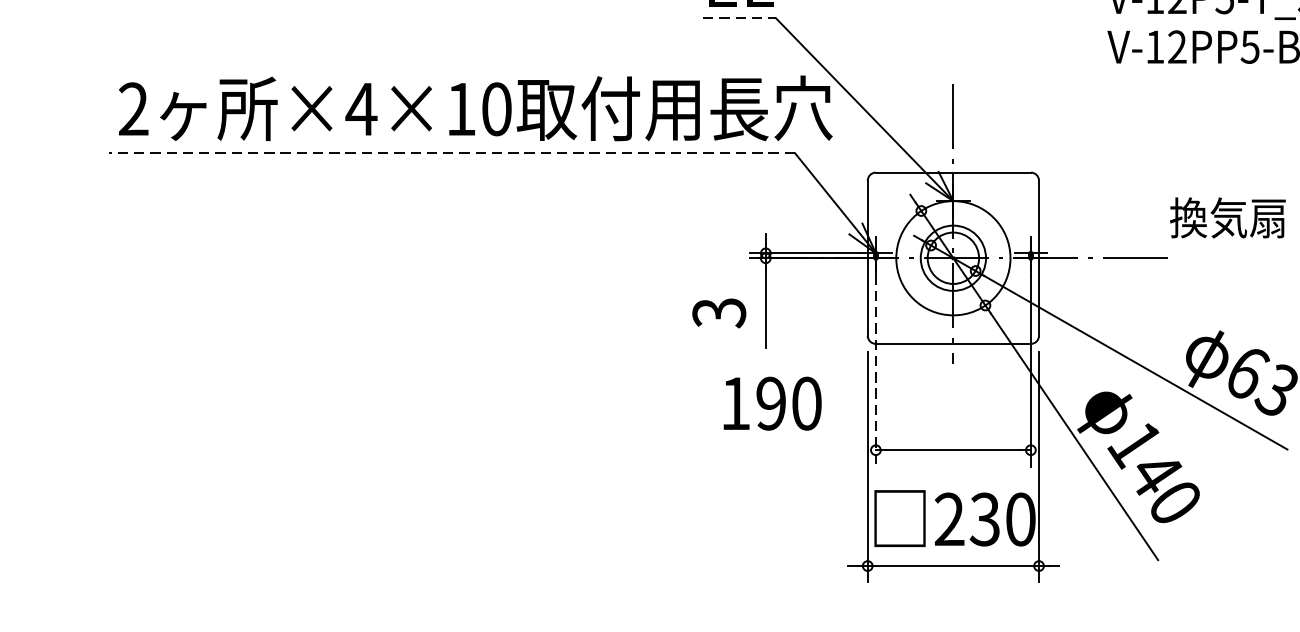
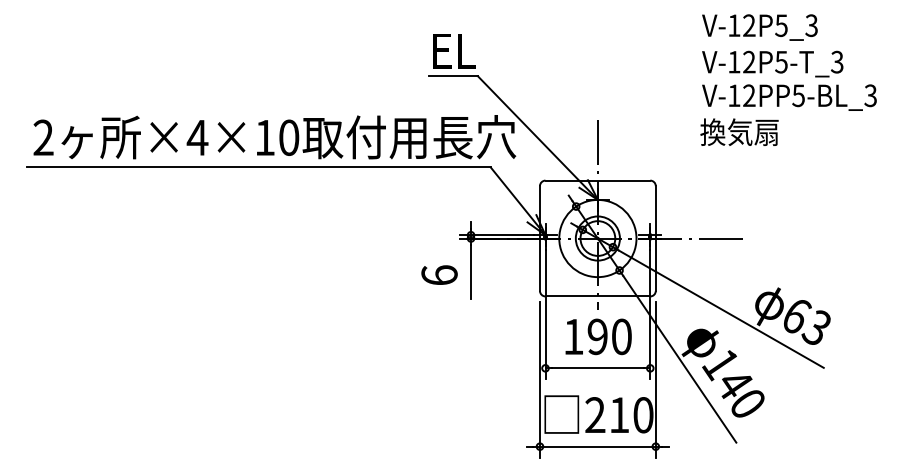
line: (739, 18) -> (453, 76), dashed -> solid
line: (451, 153) -> (258, 167), dashed -> solid
text: (1227, 216) -> (739, 131), moved
text: (719, 312) -> (439, 275), 3 -> 6
line: (875, 370) -> (545, 314), dashed -> solid
text: (772, 403) -> (598, 336), moved
text: (985, 519) -> (619, 415), 230 -> 210

